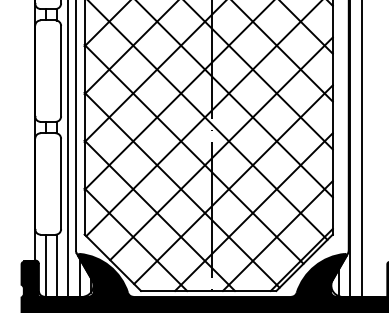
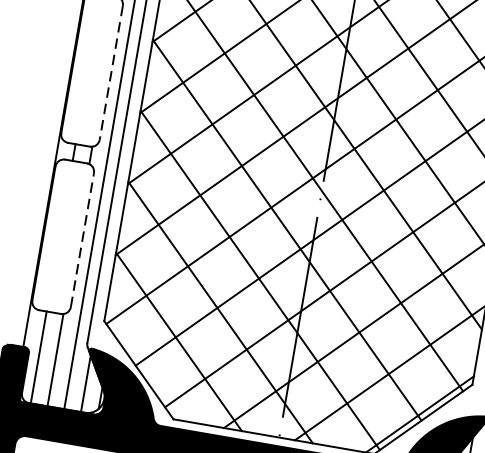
line: (61, 71) -> (111, 73), solid -> dashed
line: (61, 183) -> (83, 239), solid -> dashed

